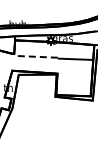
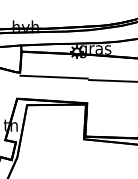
line: (36, 56) -> (54, 76), dashed -> solid

